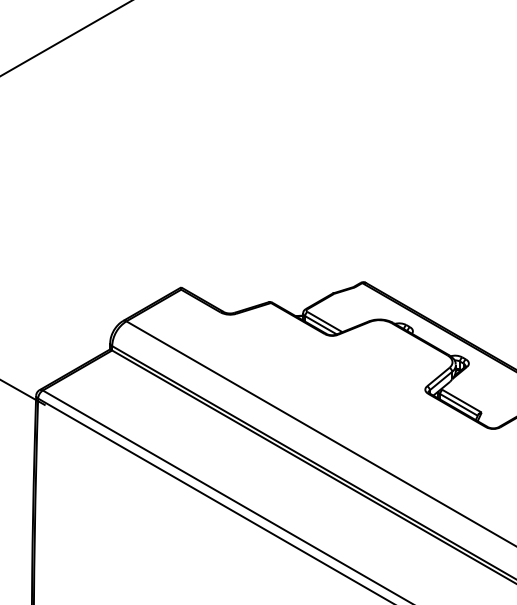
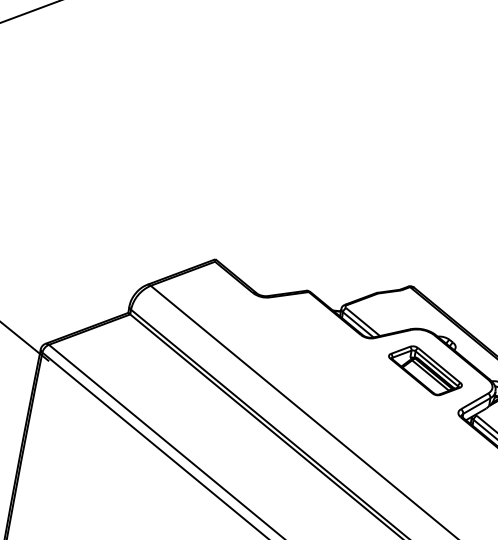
part: (388, 356) -> (424, 370), added

